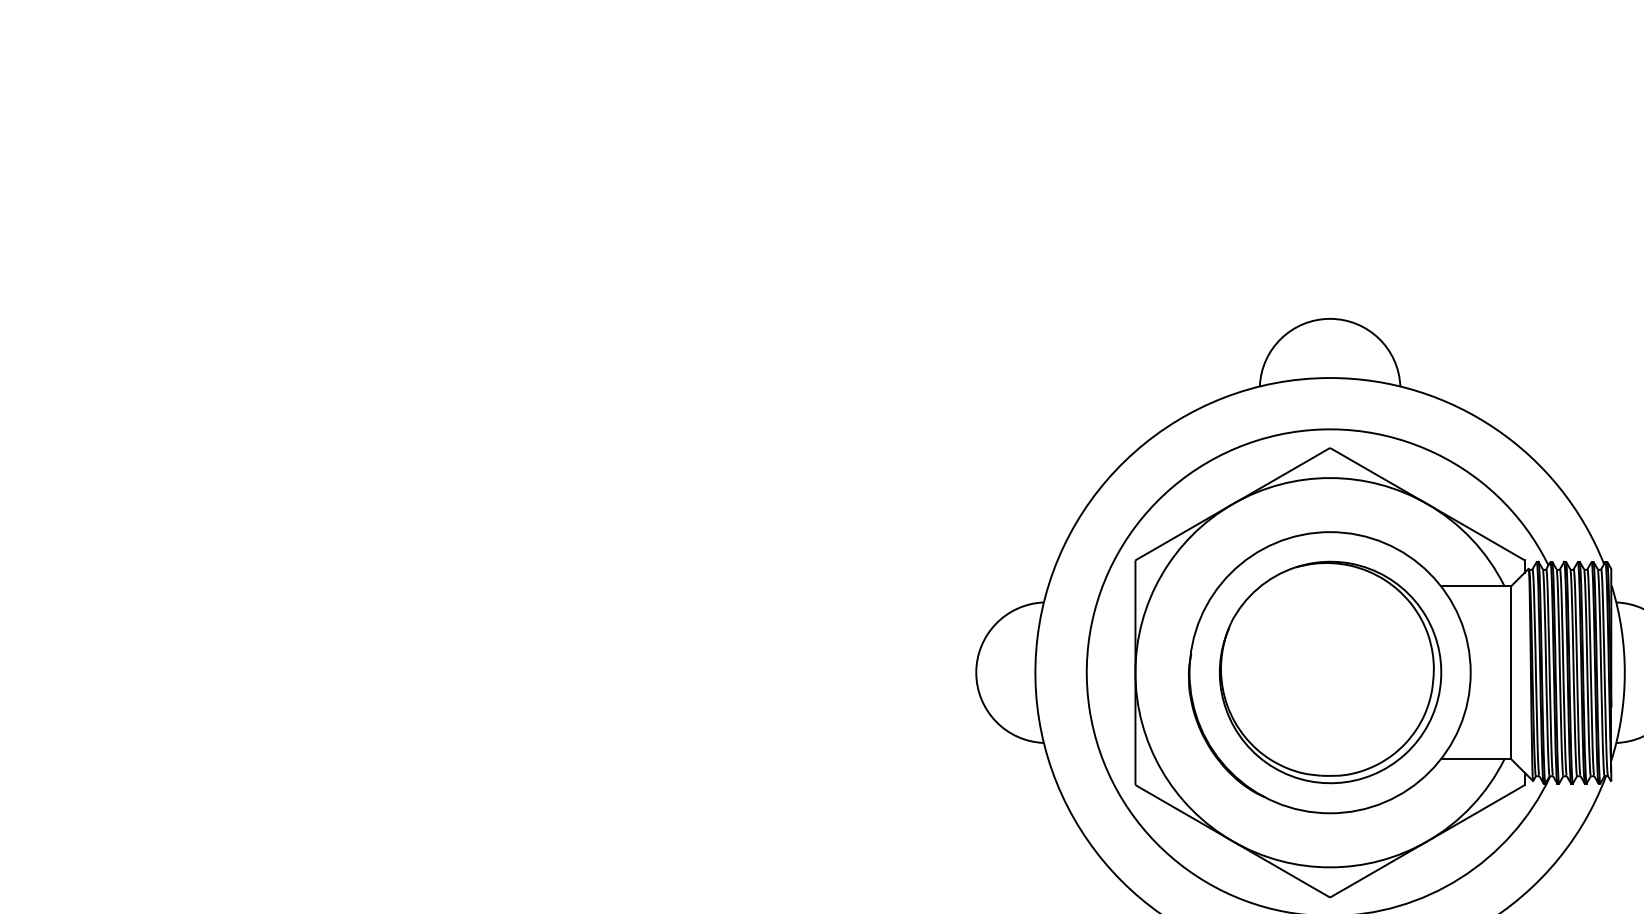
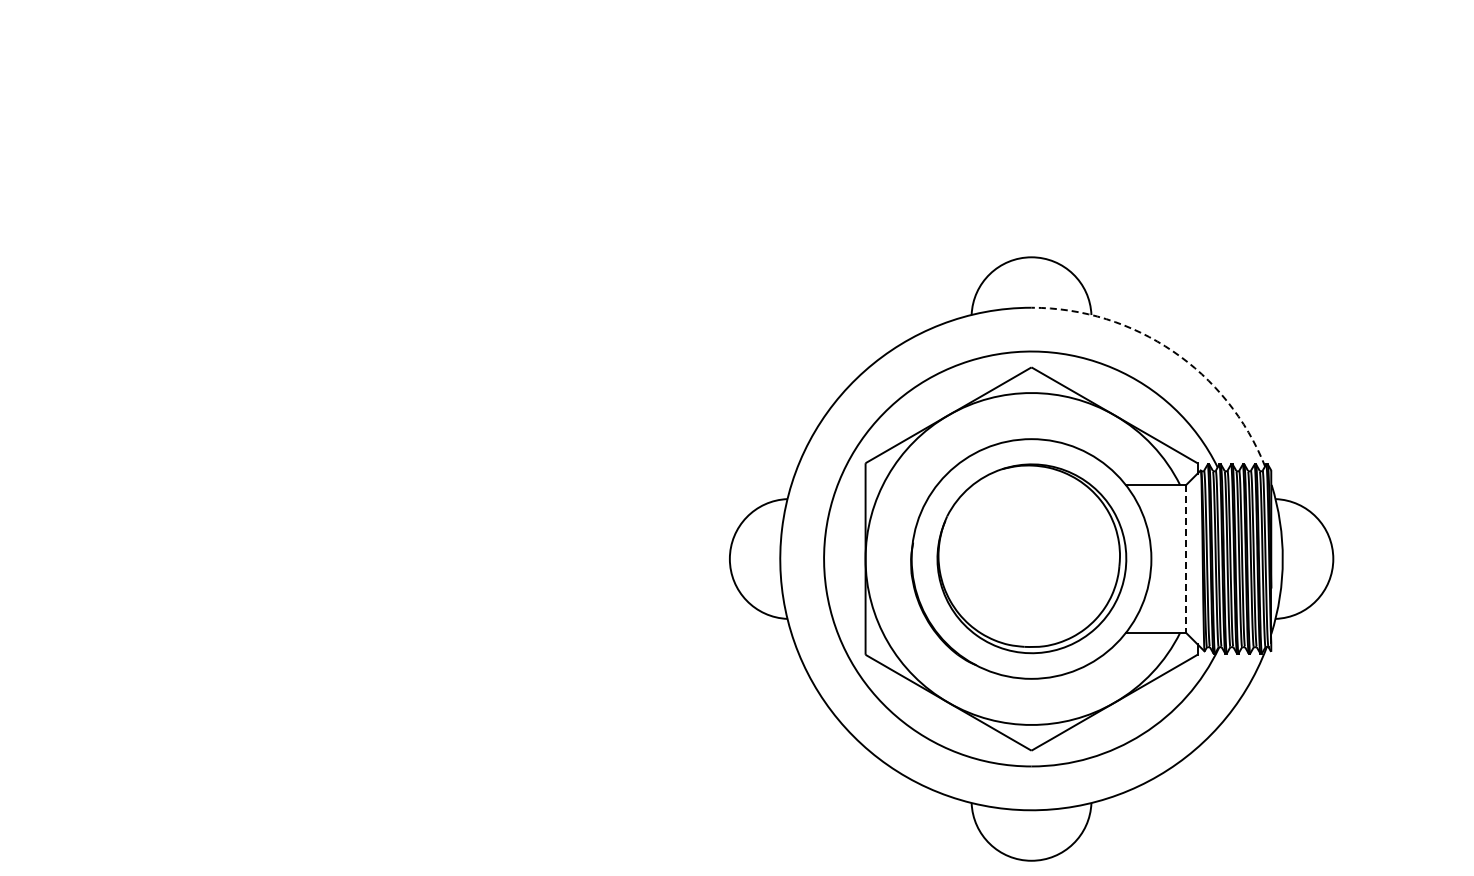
arc: (1495, 429) -> (1172, 351), solid -> dashed
line: (1510, 673) -> (1185, 559), solid -> dashed

